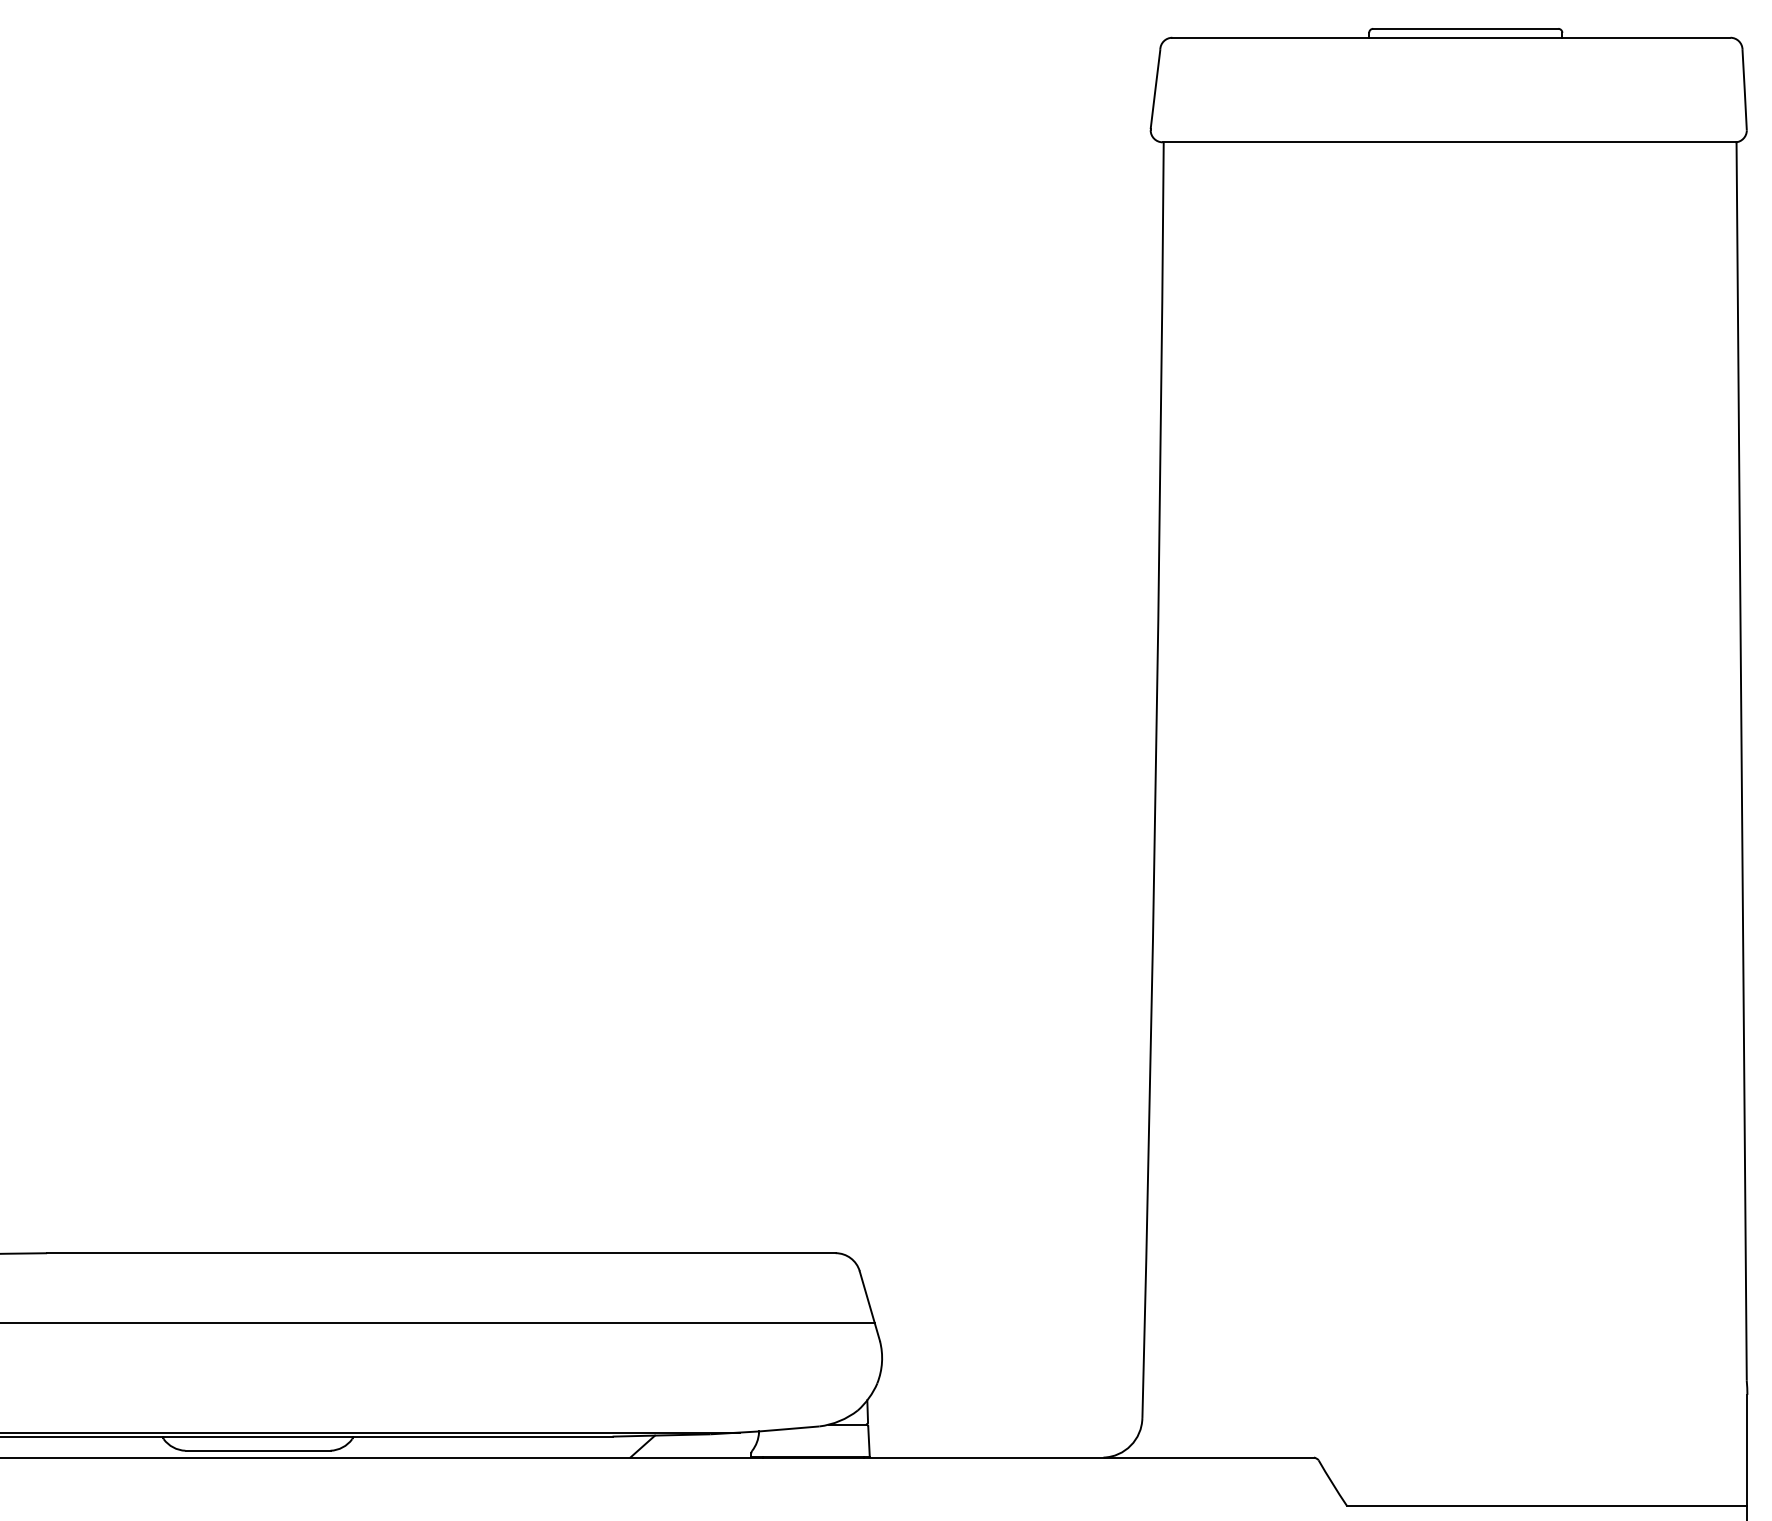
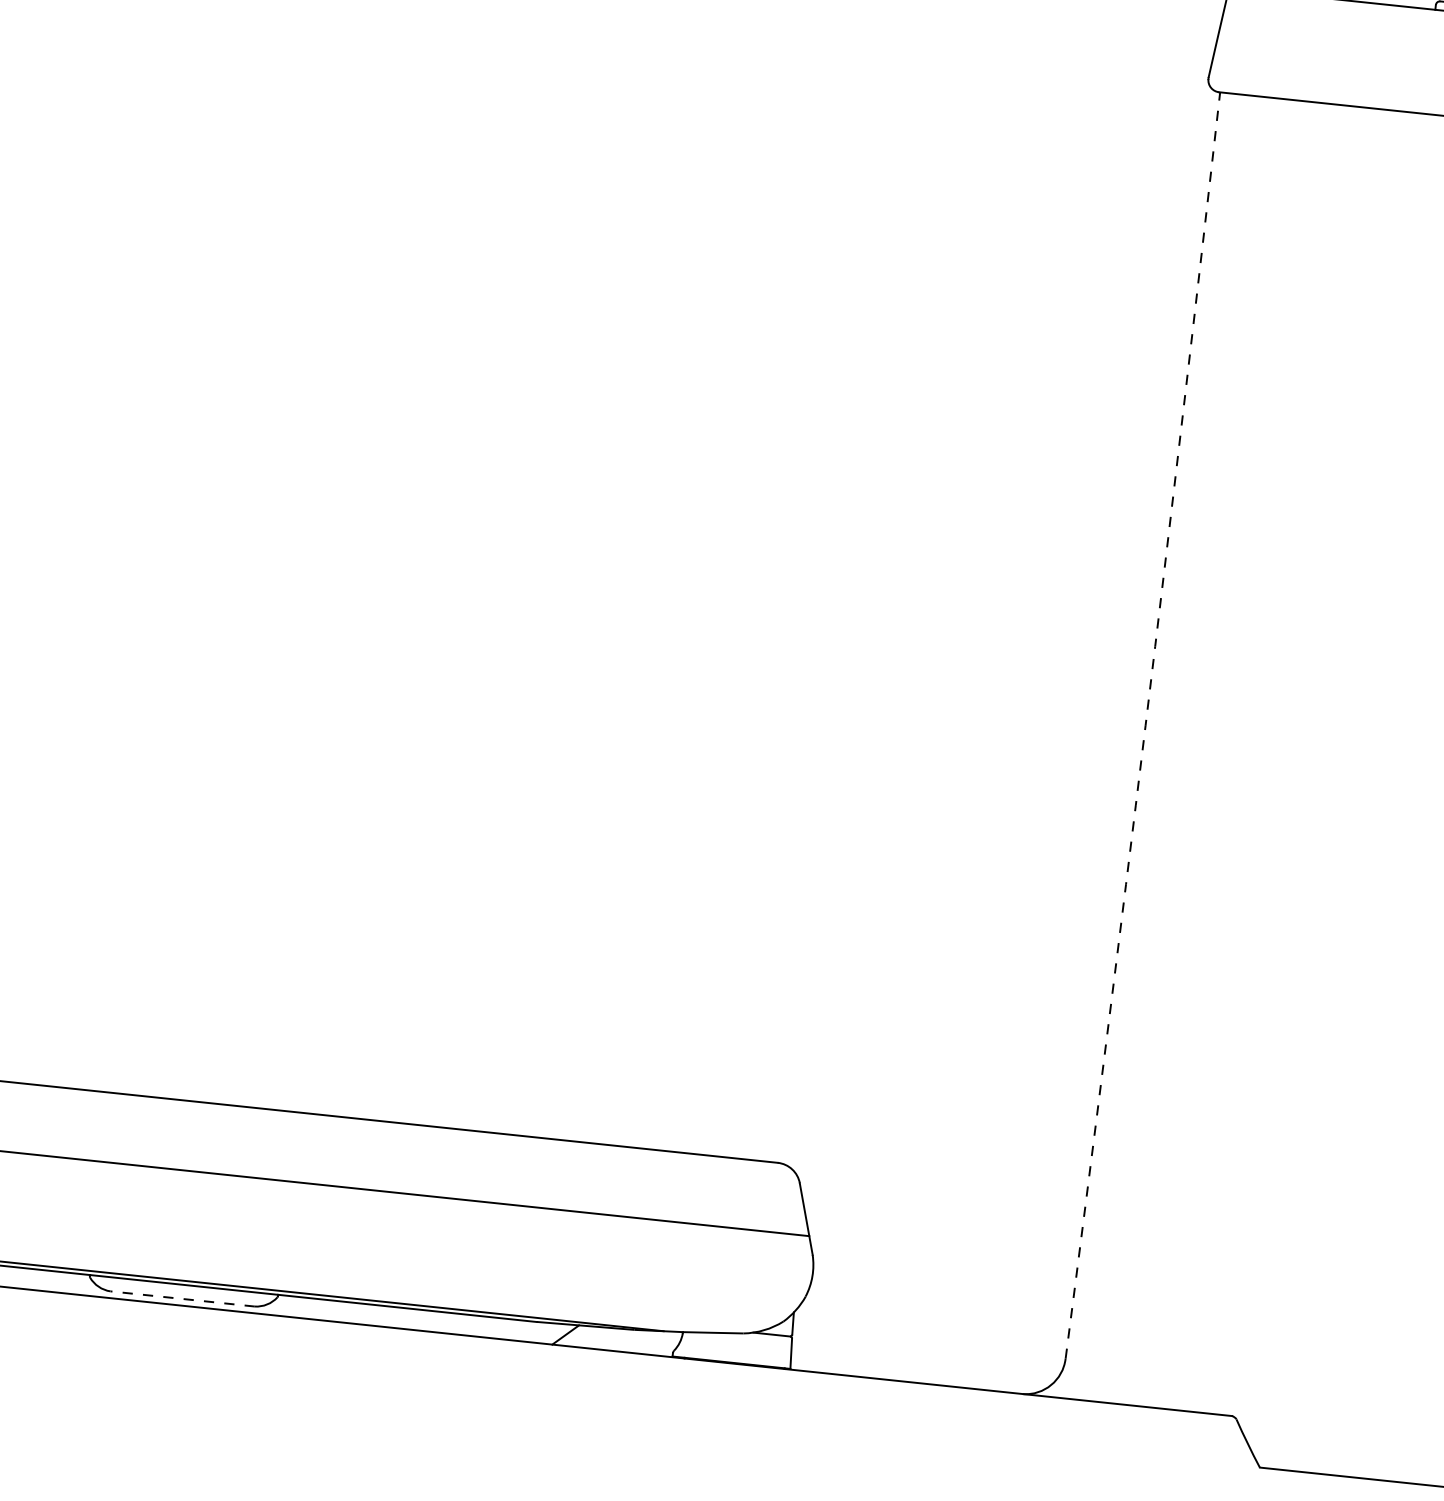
arc: (1155, 780) -> (1145, 726), solid -> dashed
line: (258, 1450) -> (183, 1298), solid -> dashed

